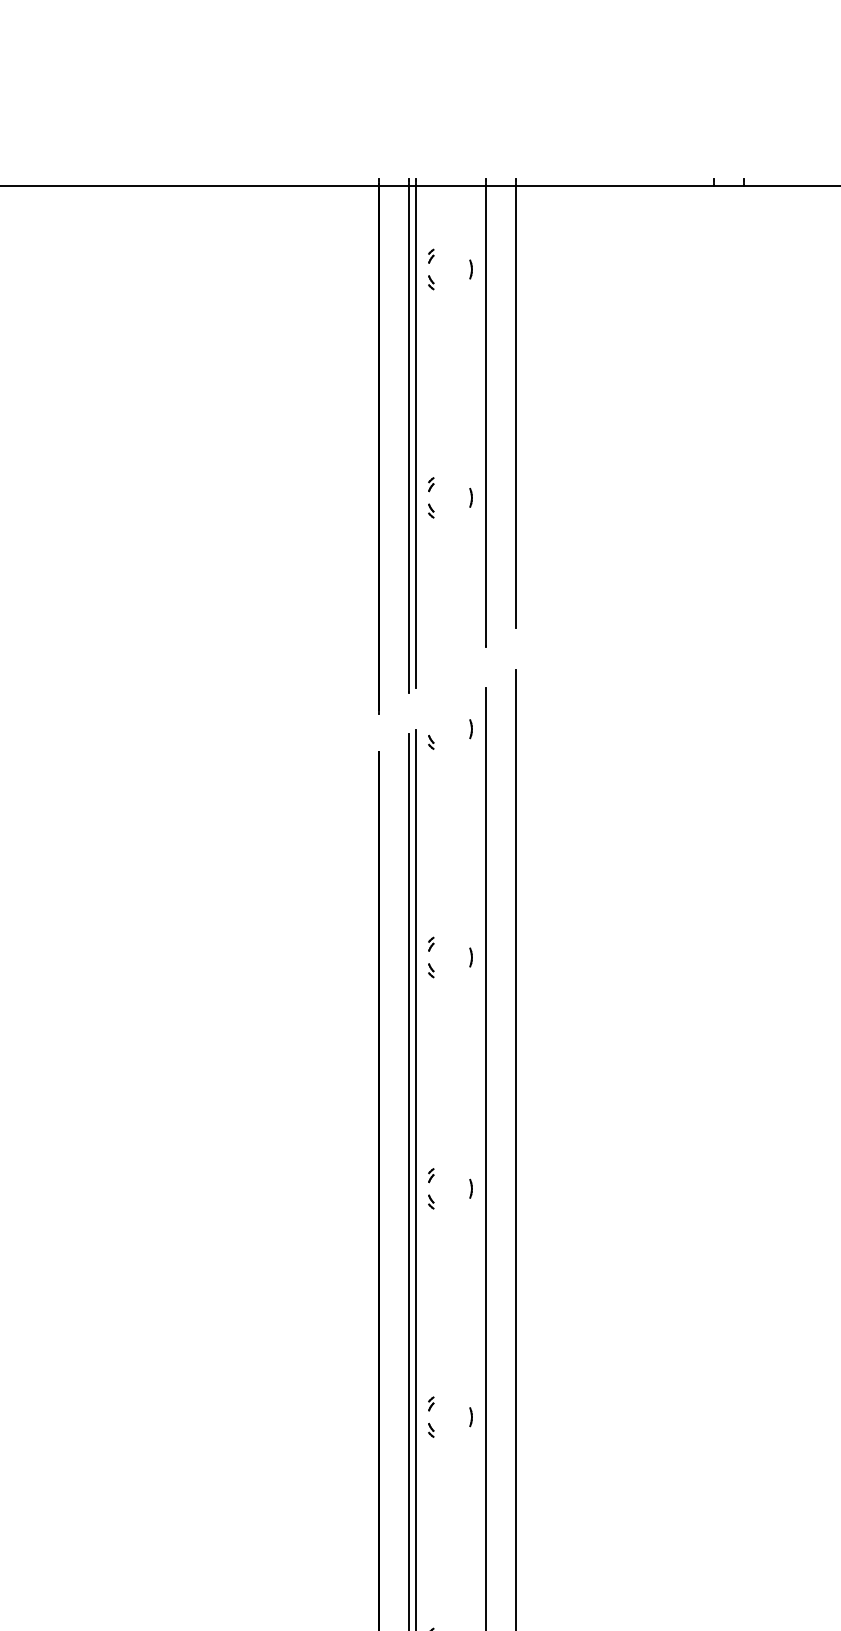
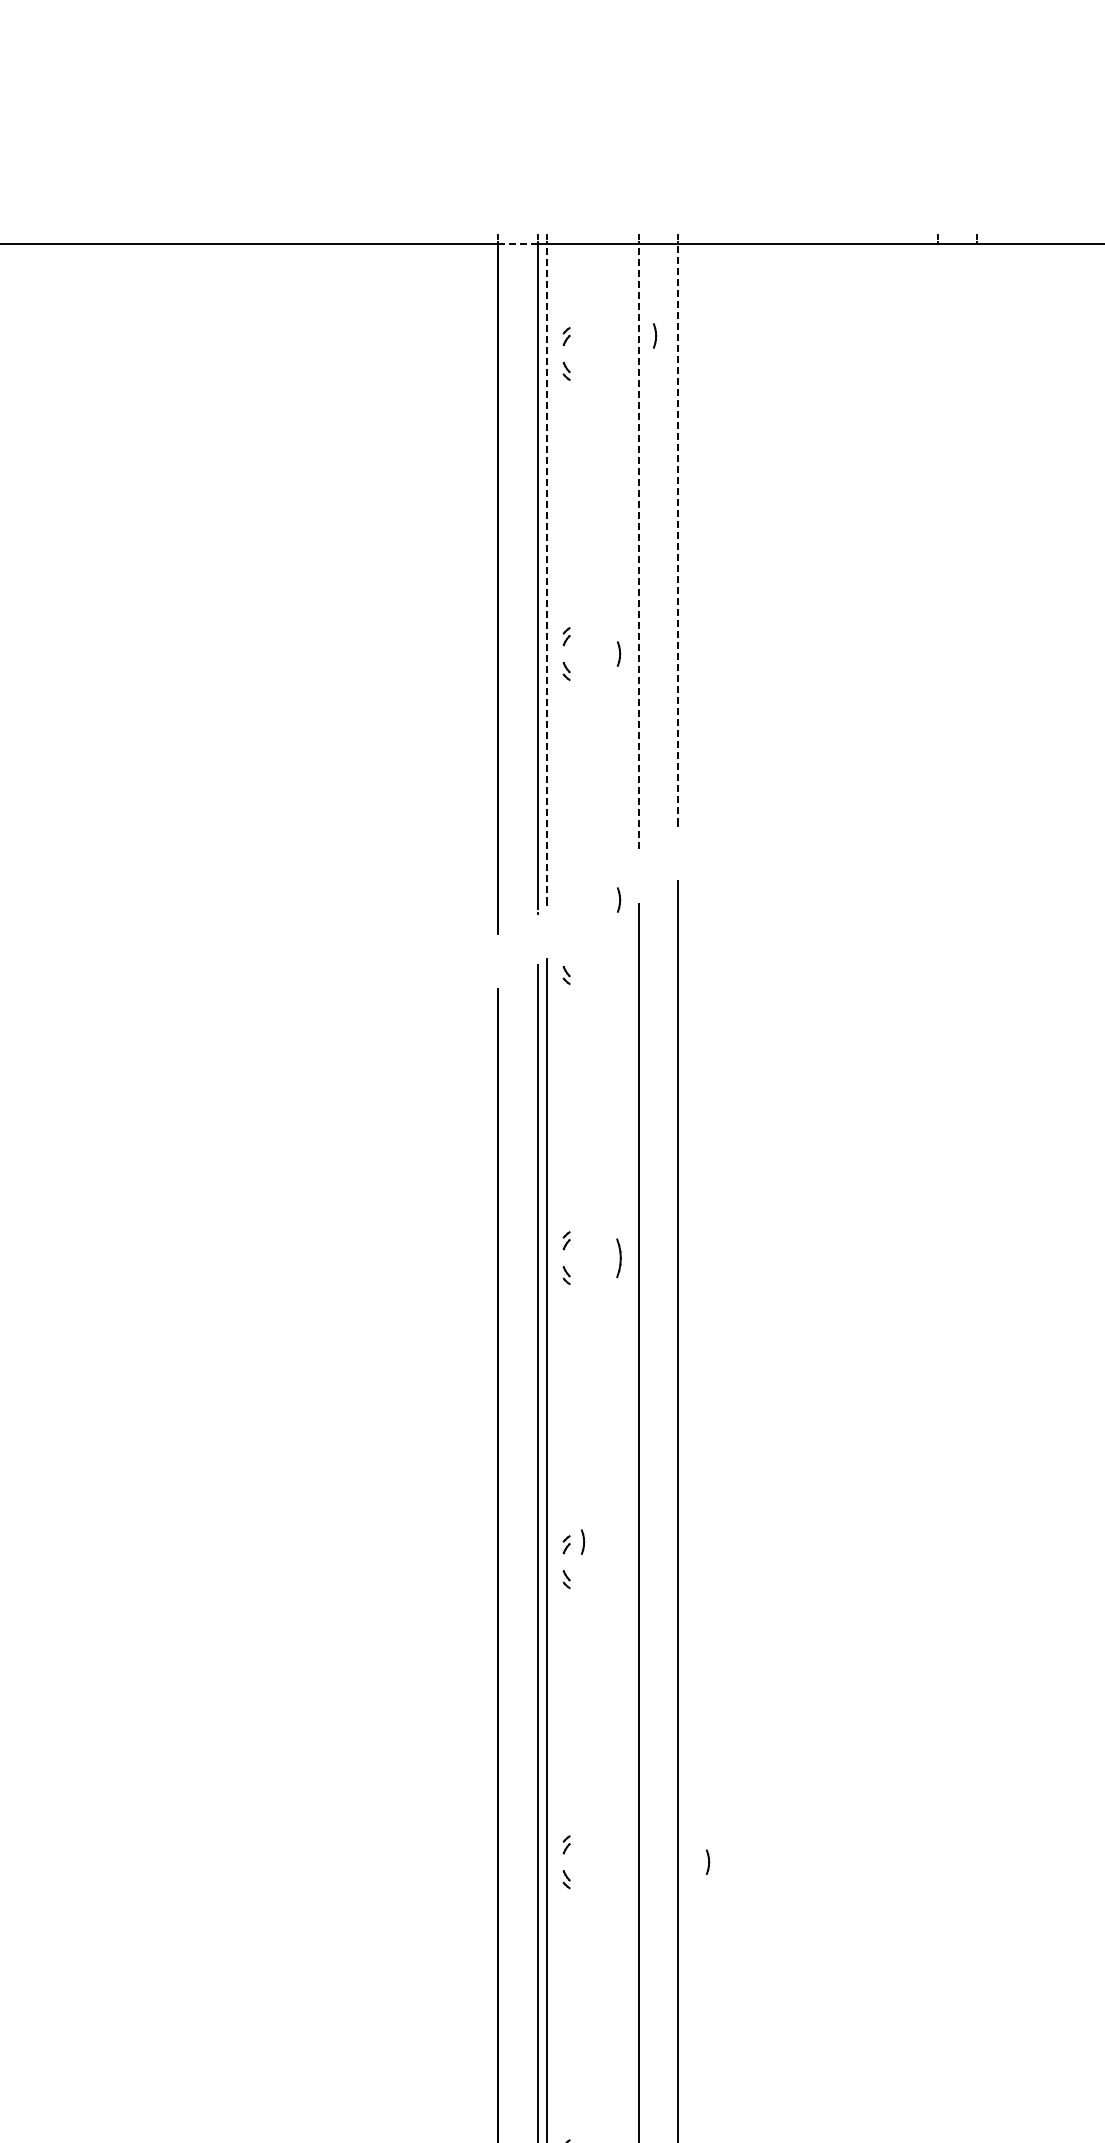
line: (393, 186) -> (517, 244), solid -> dashed
part: (471, 269) -> (655, 335), moved
line: (516, 406) -> (678, 533), solid -> dashed
line: (485, 415) -> (638, 545), solid -> dashed
line: (415, 436) -> (546, 573), solid -> dashed
part: (471, 728) -> (619, 899), moved
part: (470, 957) -> (618, 1257), size x1.6
part: (470, 1188) -> (582, 1541), moved
part: (470, 1416) -> (707, 1861), moved

